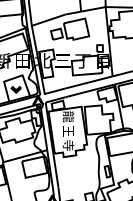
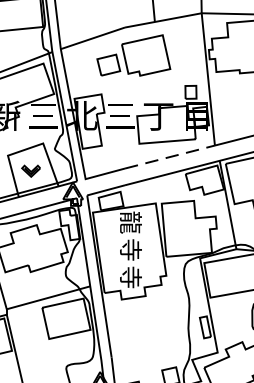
text: (22, 61) -> (43, 117), 田 -> 三
line: (89, 82) -> (170, 157), solid -> dashed
text: (68, 130) -> (130, 248), 王 -> 寺

